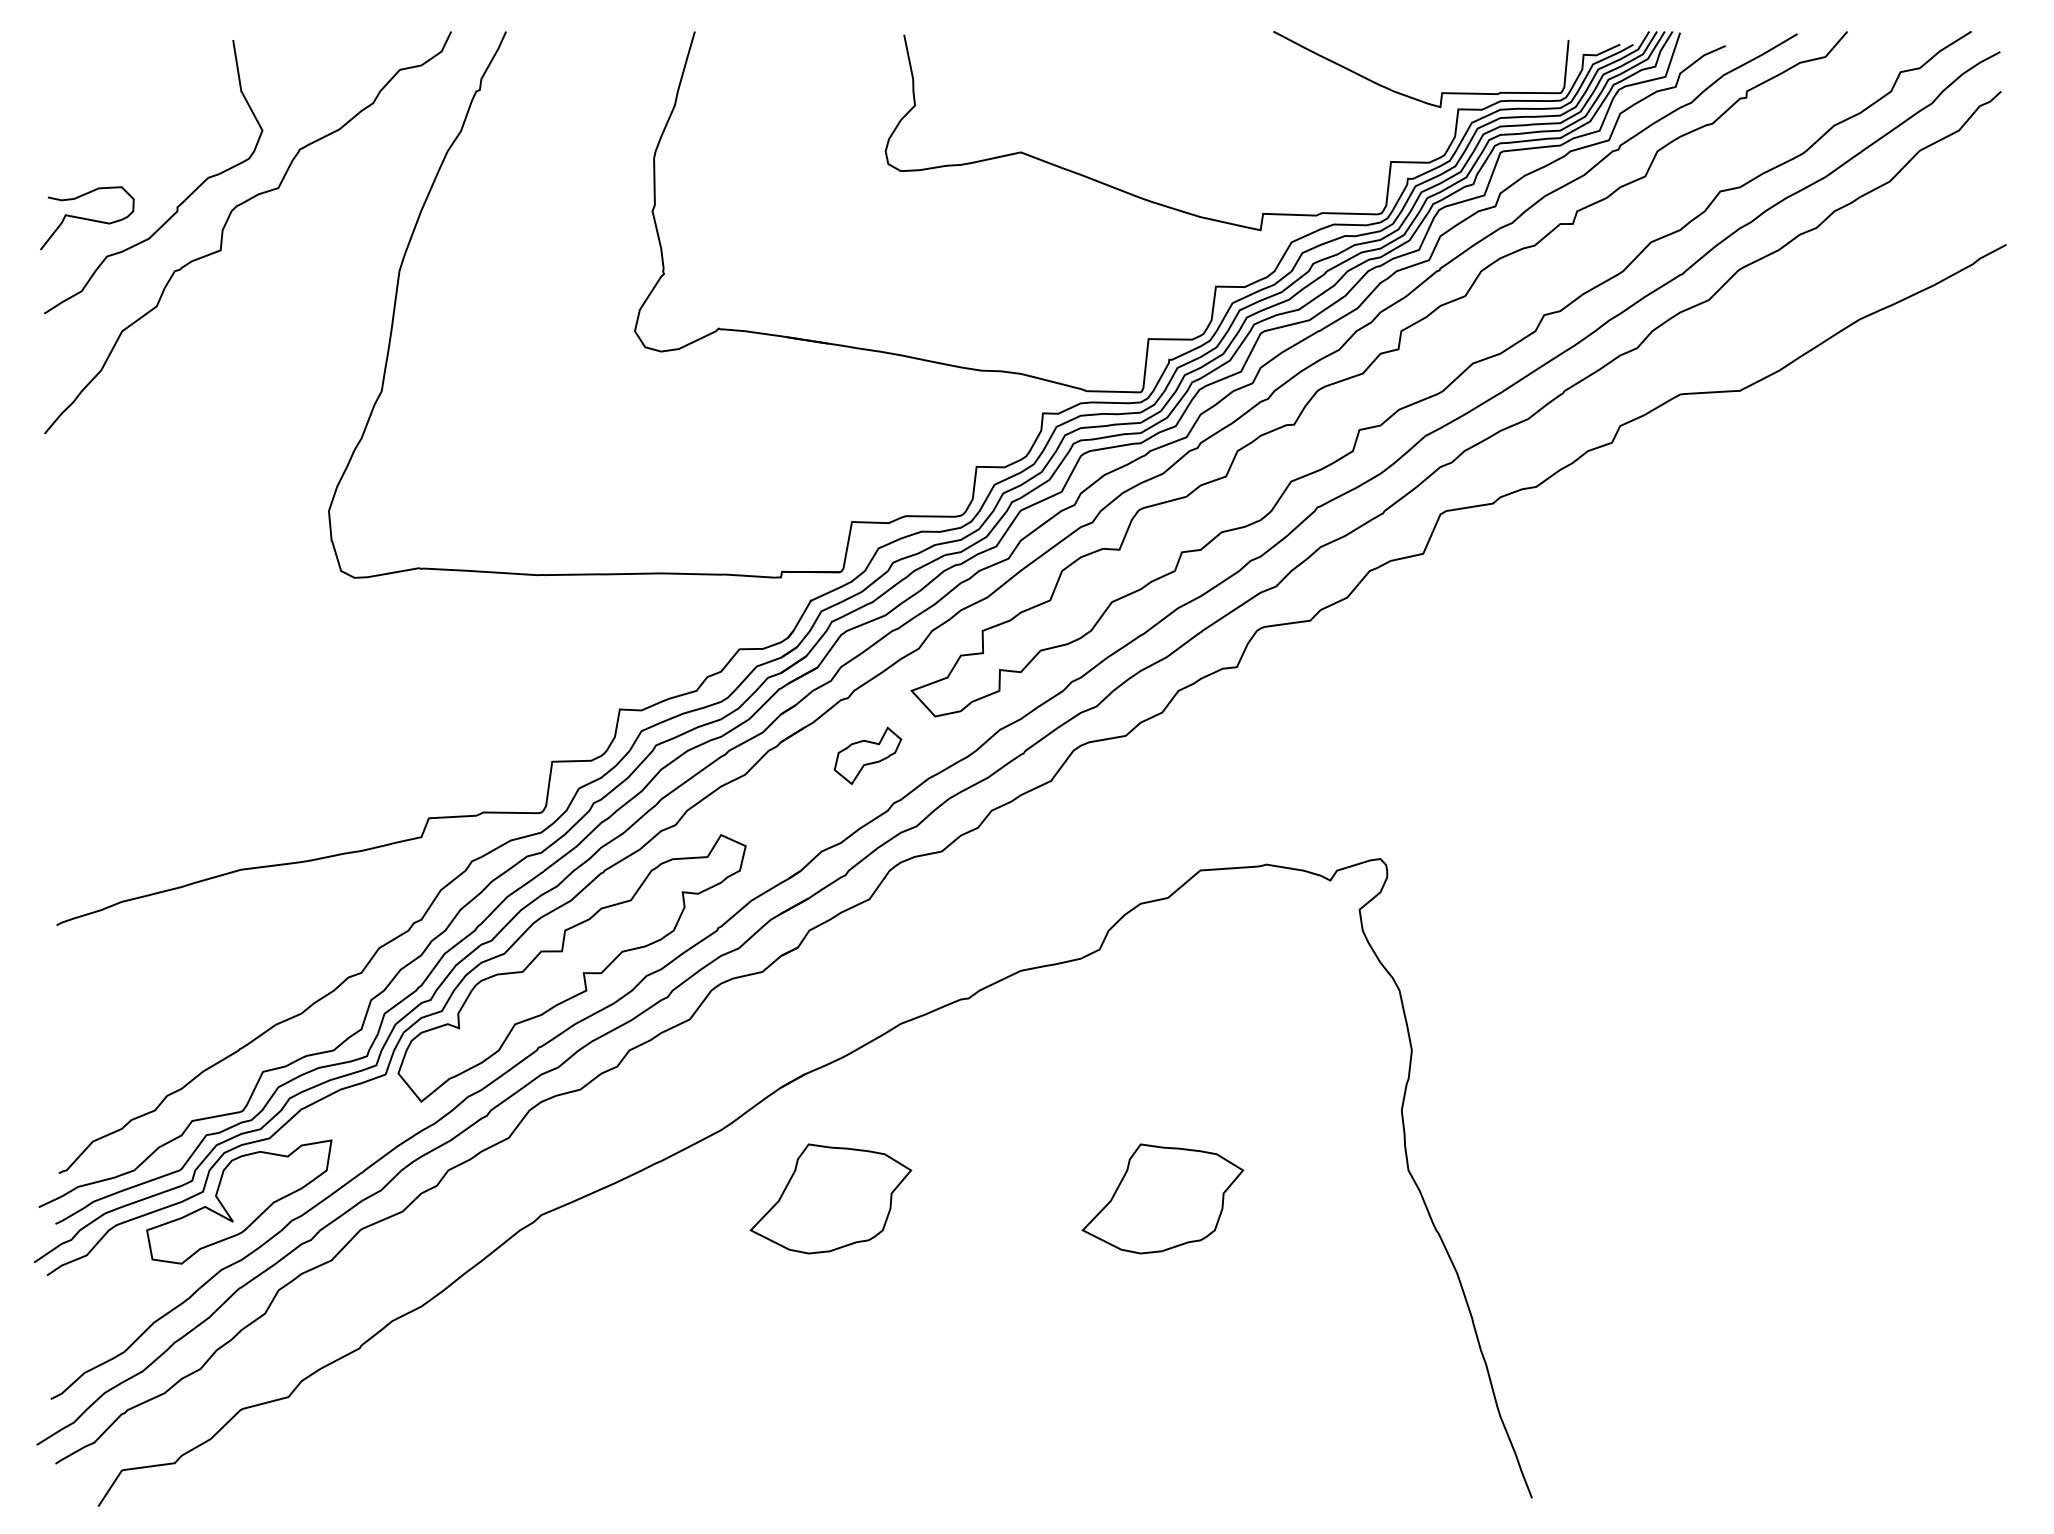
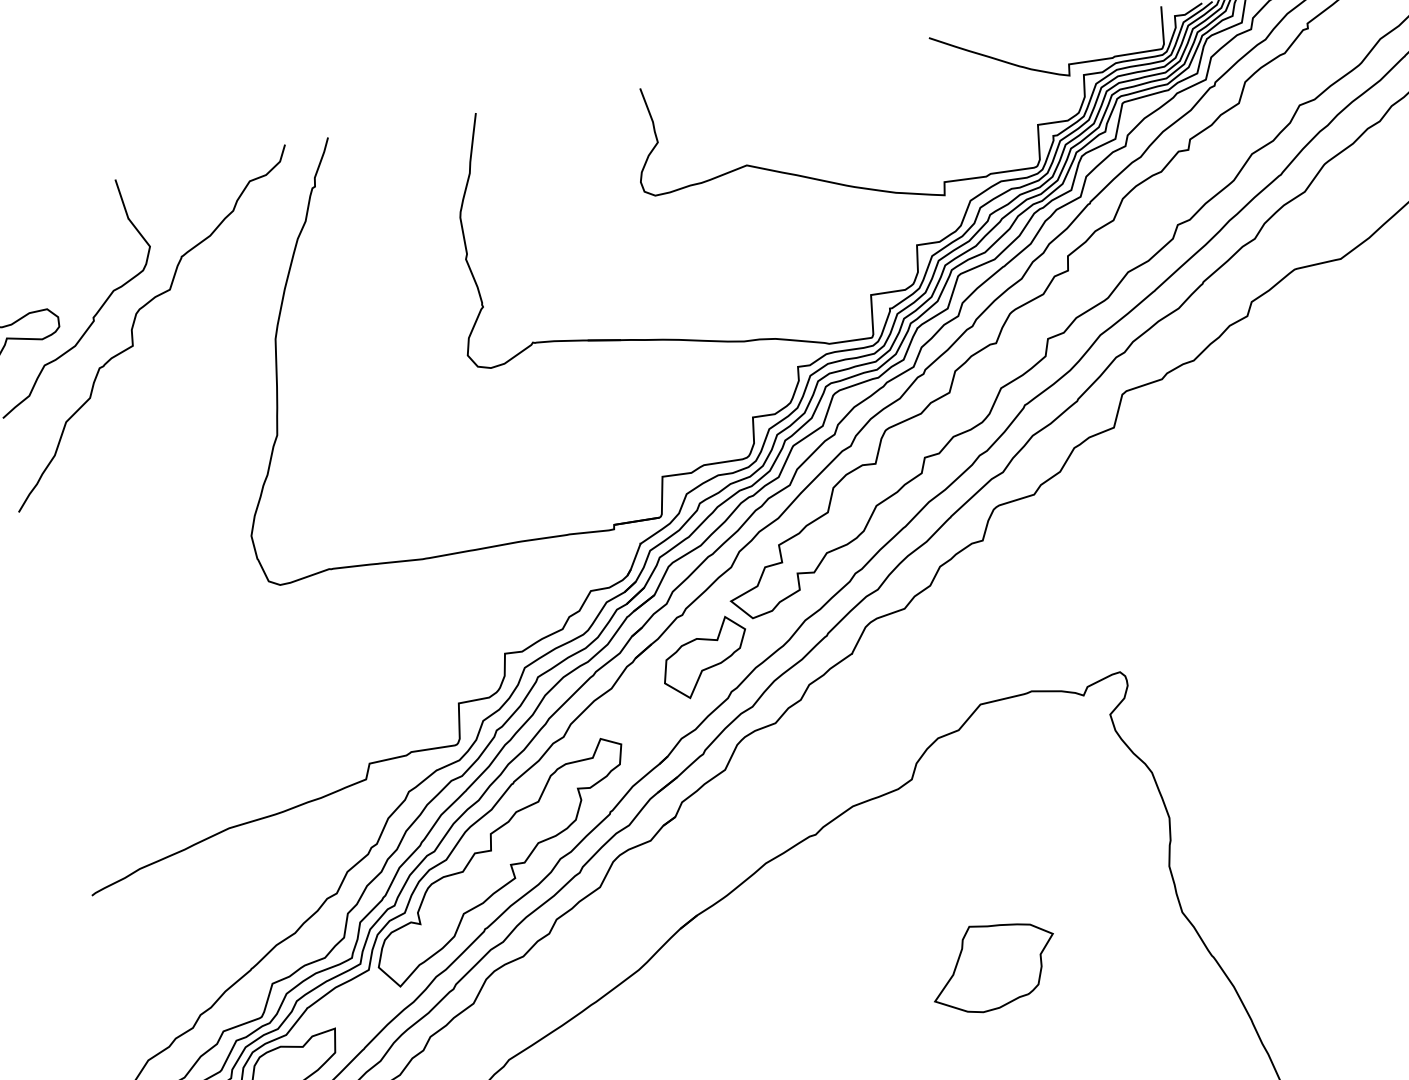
part: (867, 755) -> (704, 657), size x1.67
part: (830, 1198) -> (733, 1009), removed

